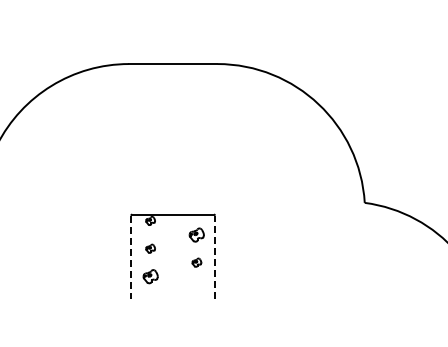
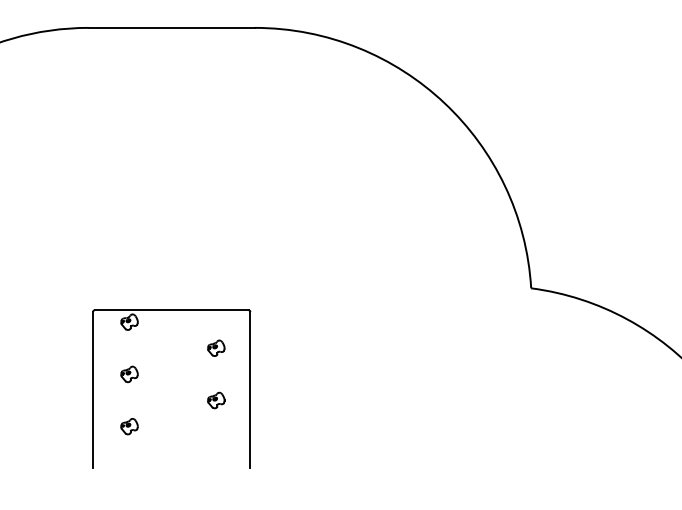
part: (196, 234) -> (215, 347), size x0.62
line: (131, 257) -> (93, 390), dashed -> solid
line: (215, 257) -> (251, 390), dashed -> solid
part: (150, 276) -> (129, 426), size x0.62

